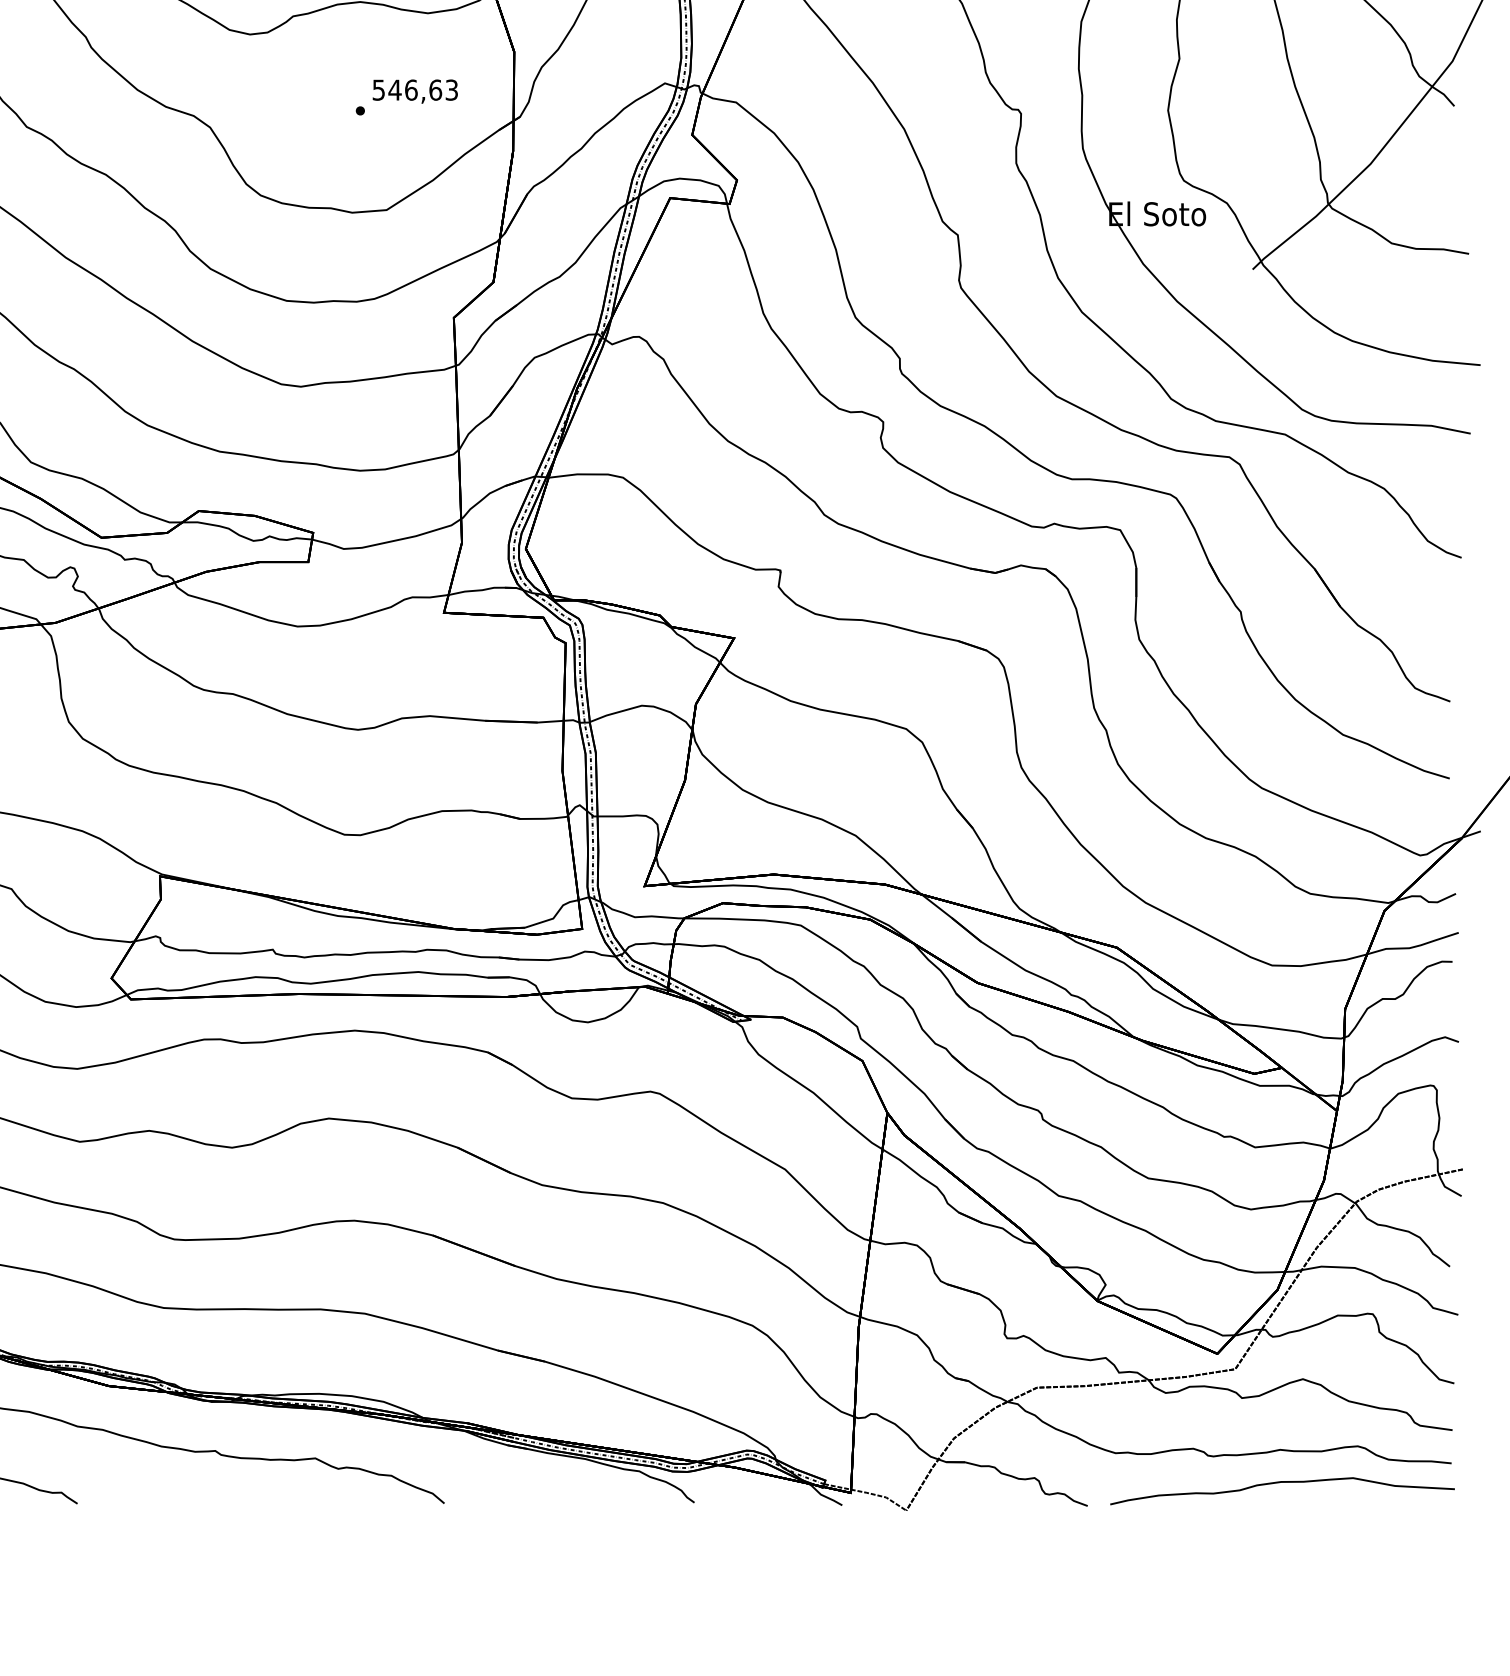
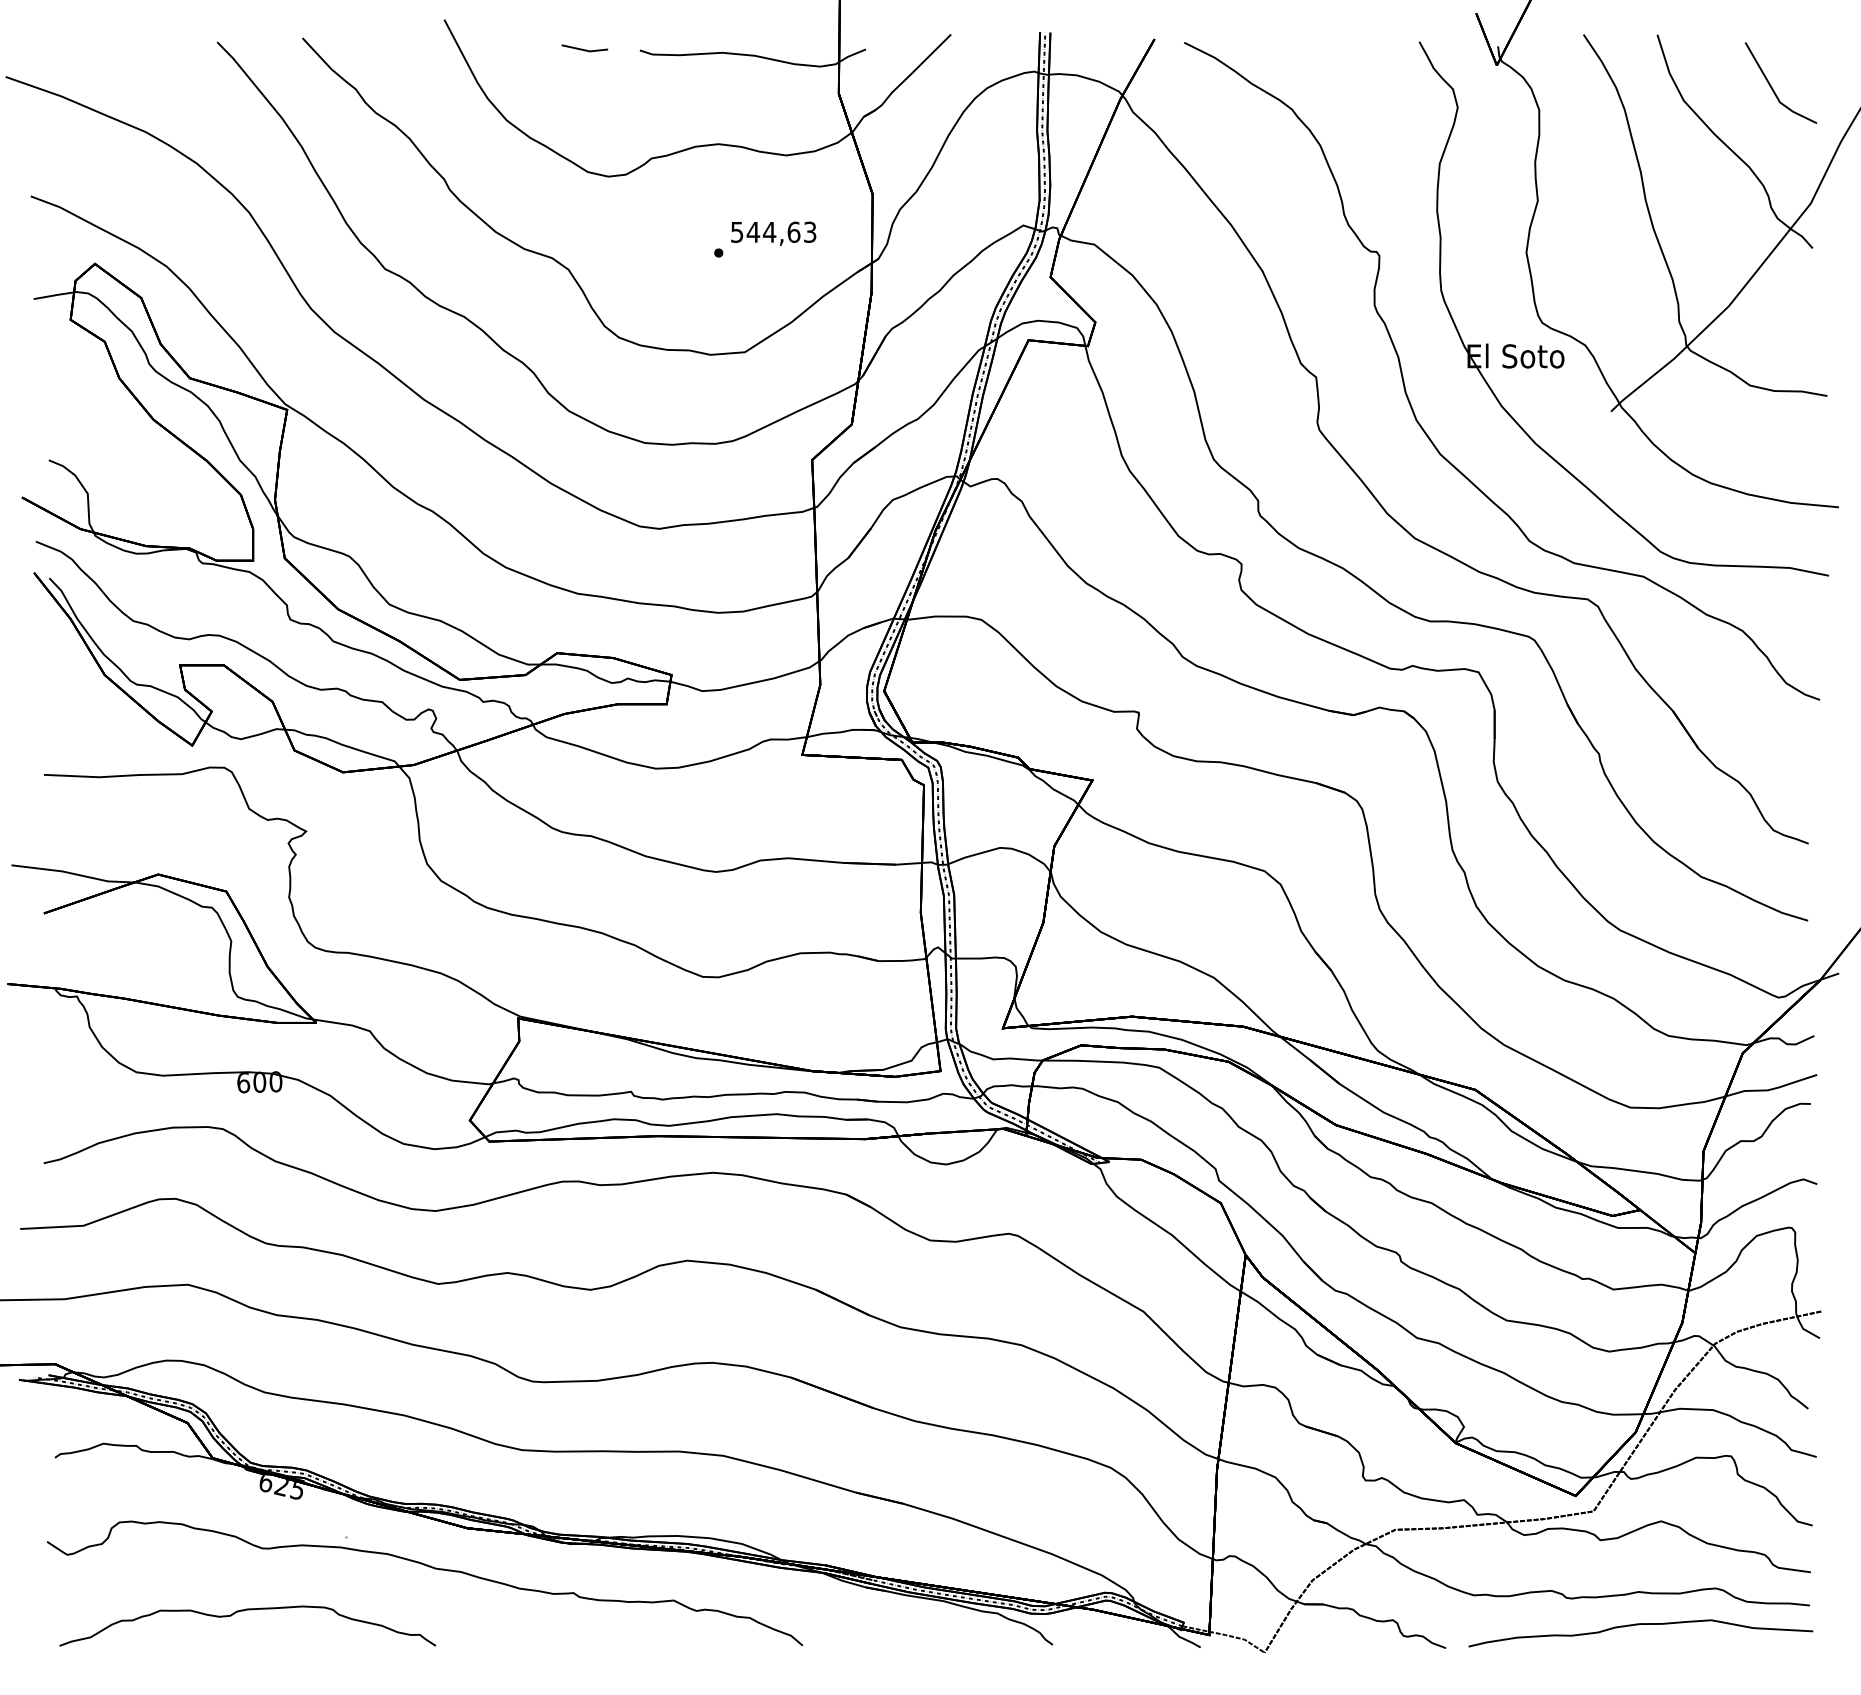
text: (411, 89) -> (769, 231), 546,63 -> 544,63

